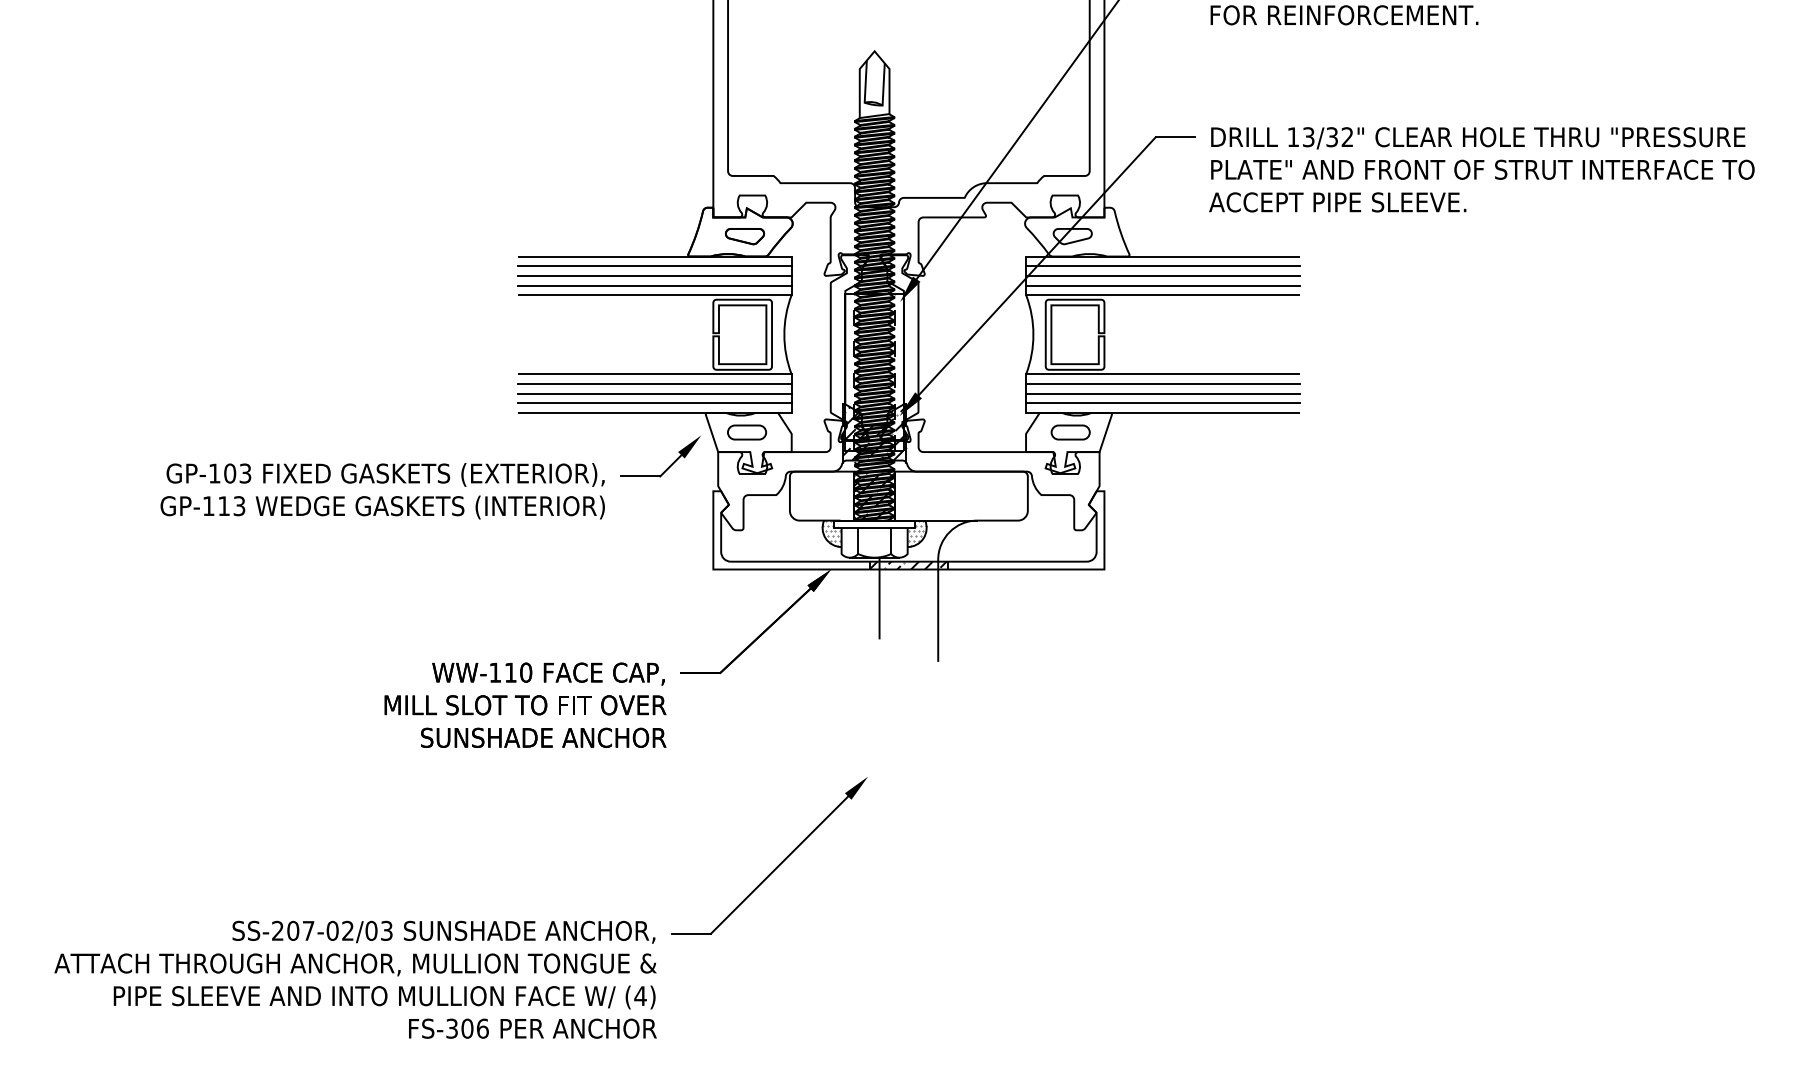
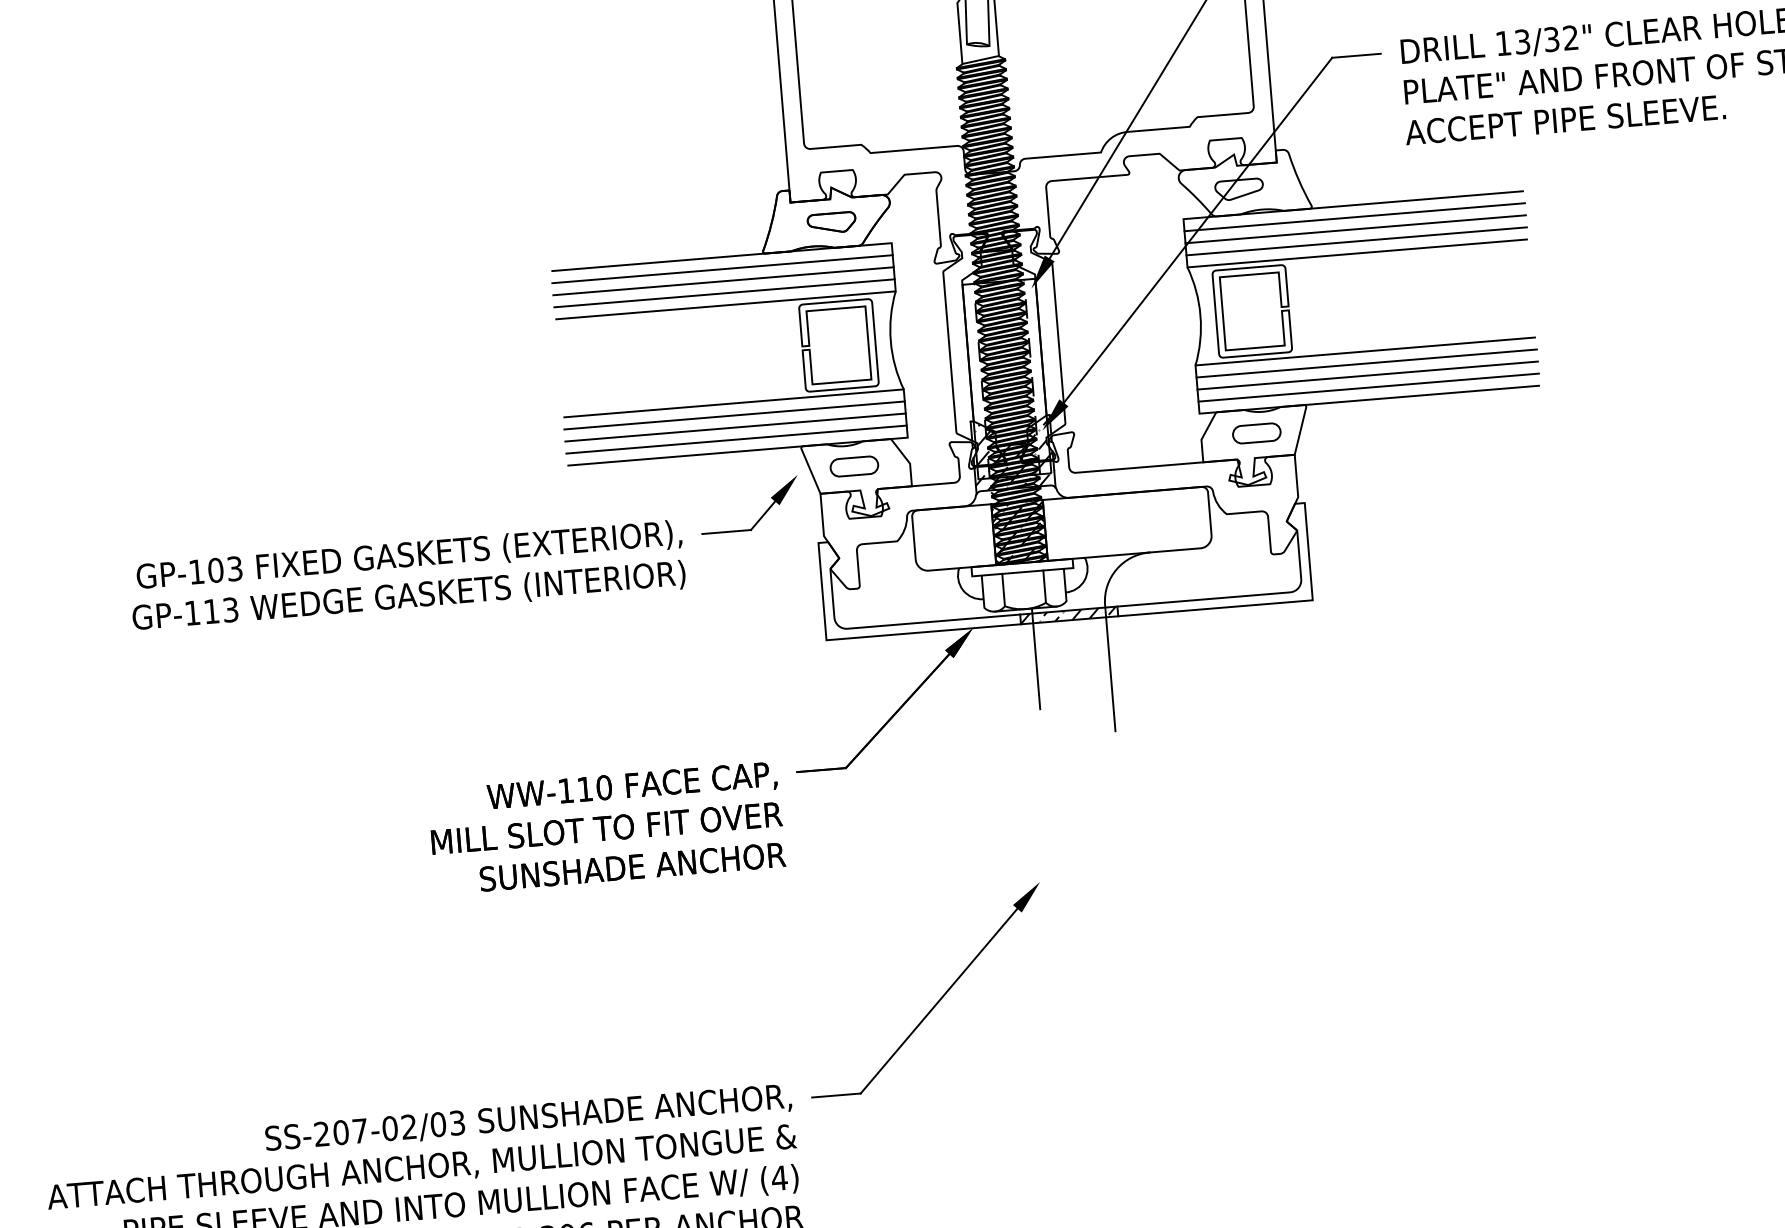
hatch: (831, 533) -> (969, 583), removed
hatch: (916, 533) -> (1075, 574), removed

